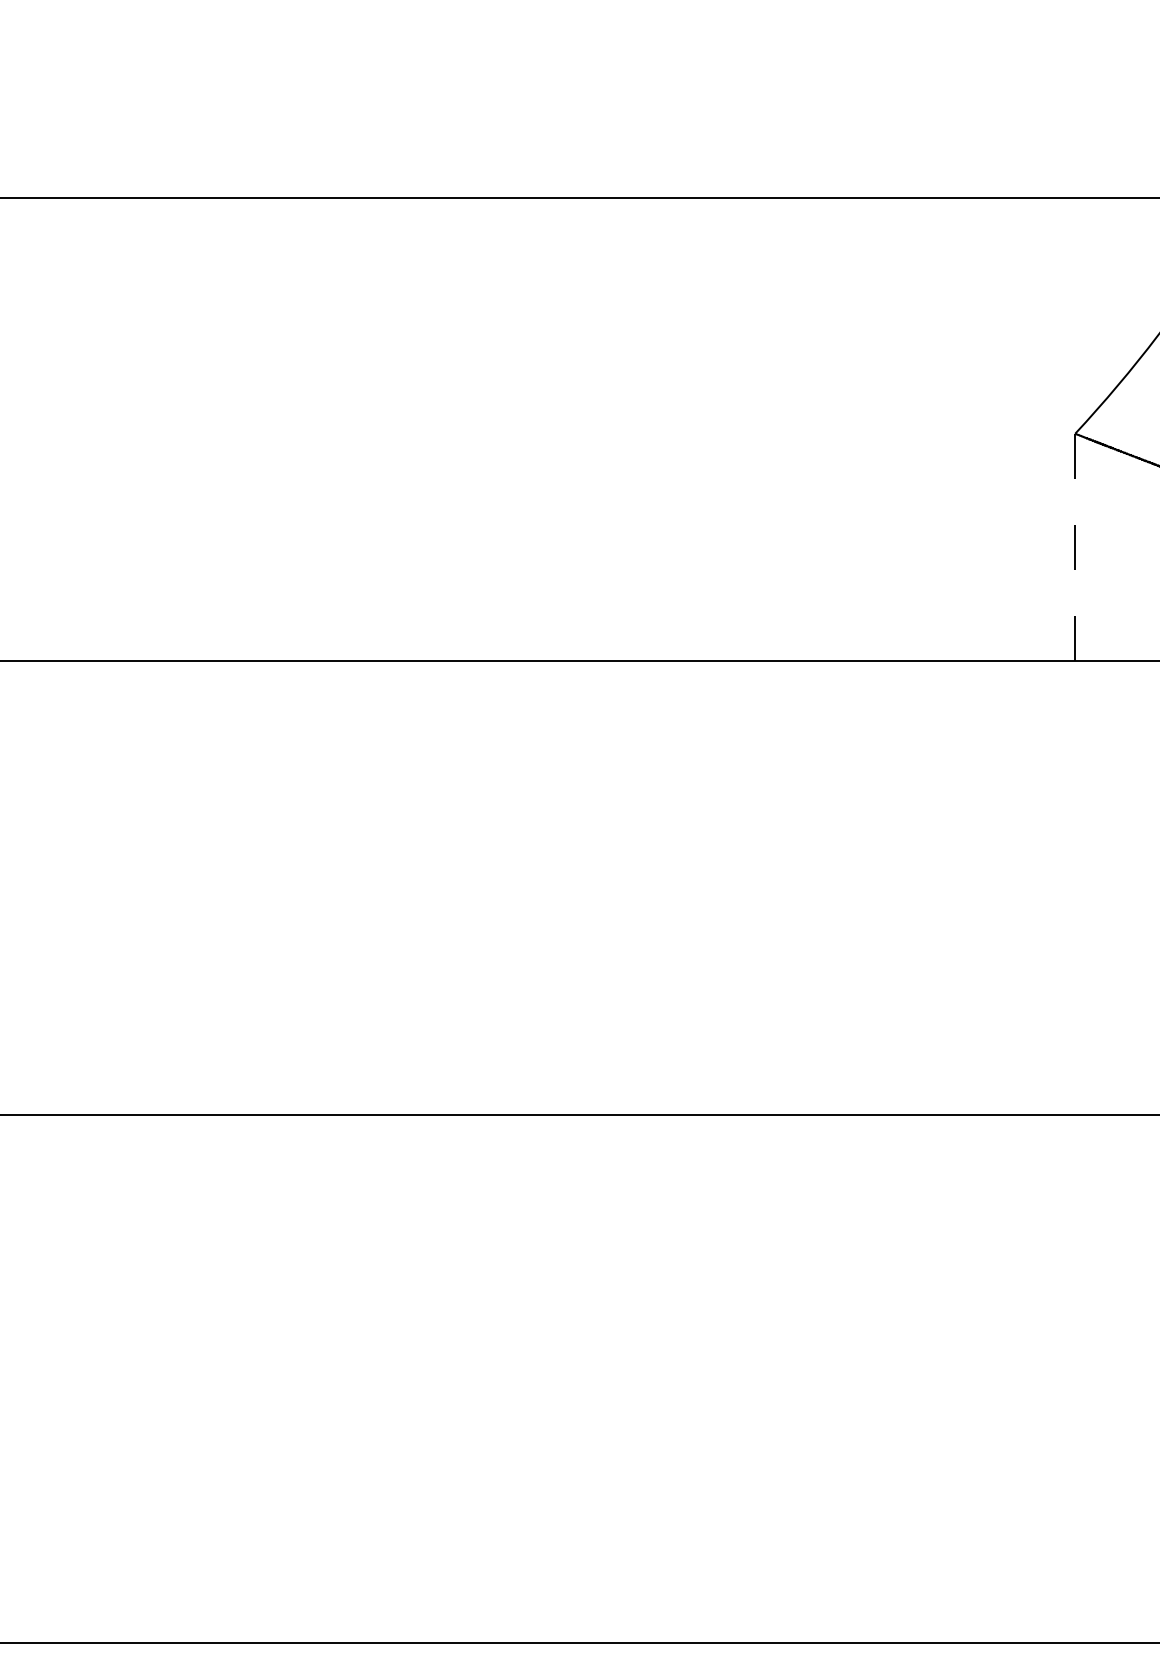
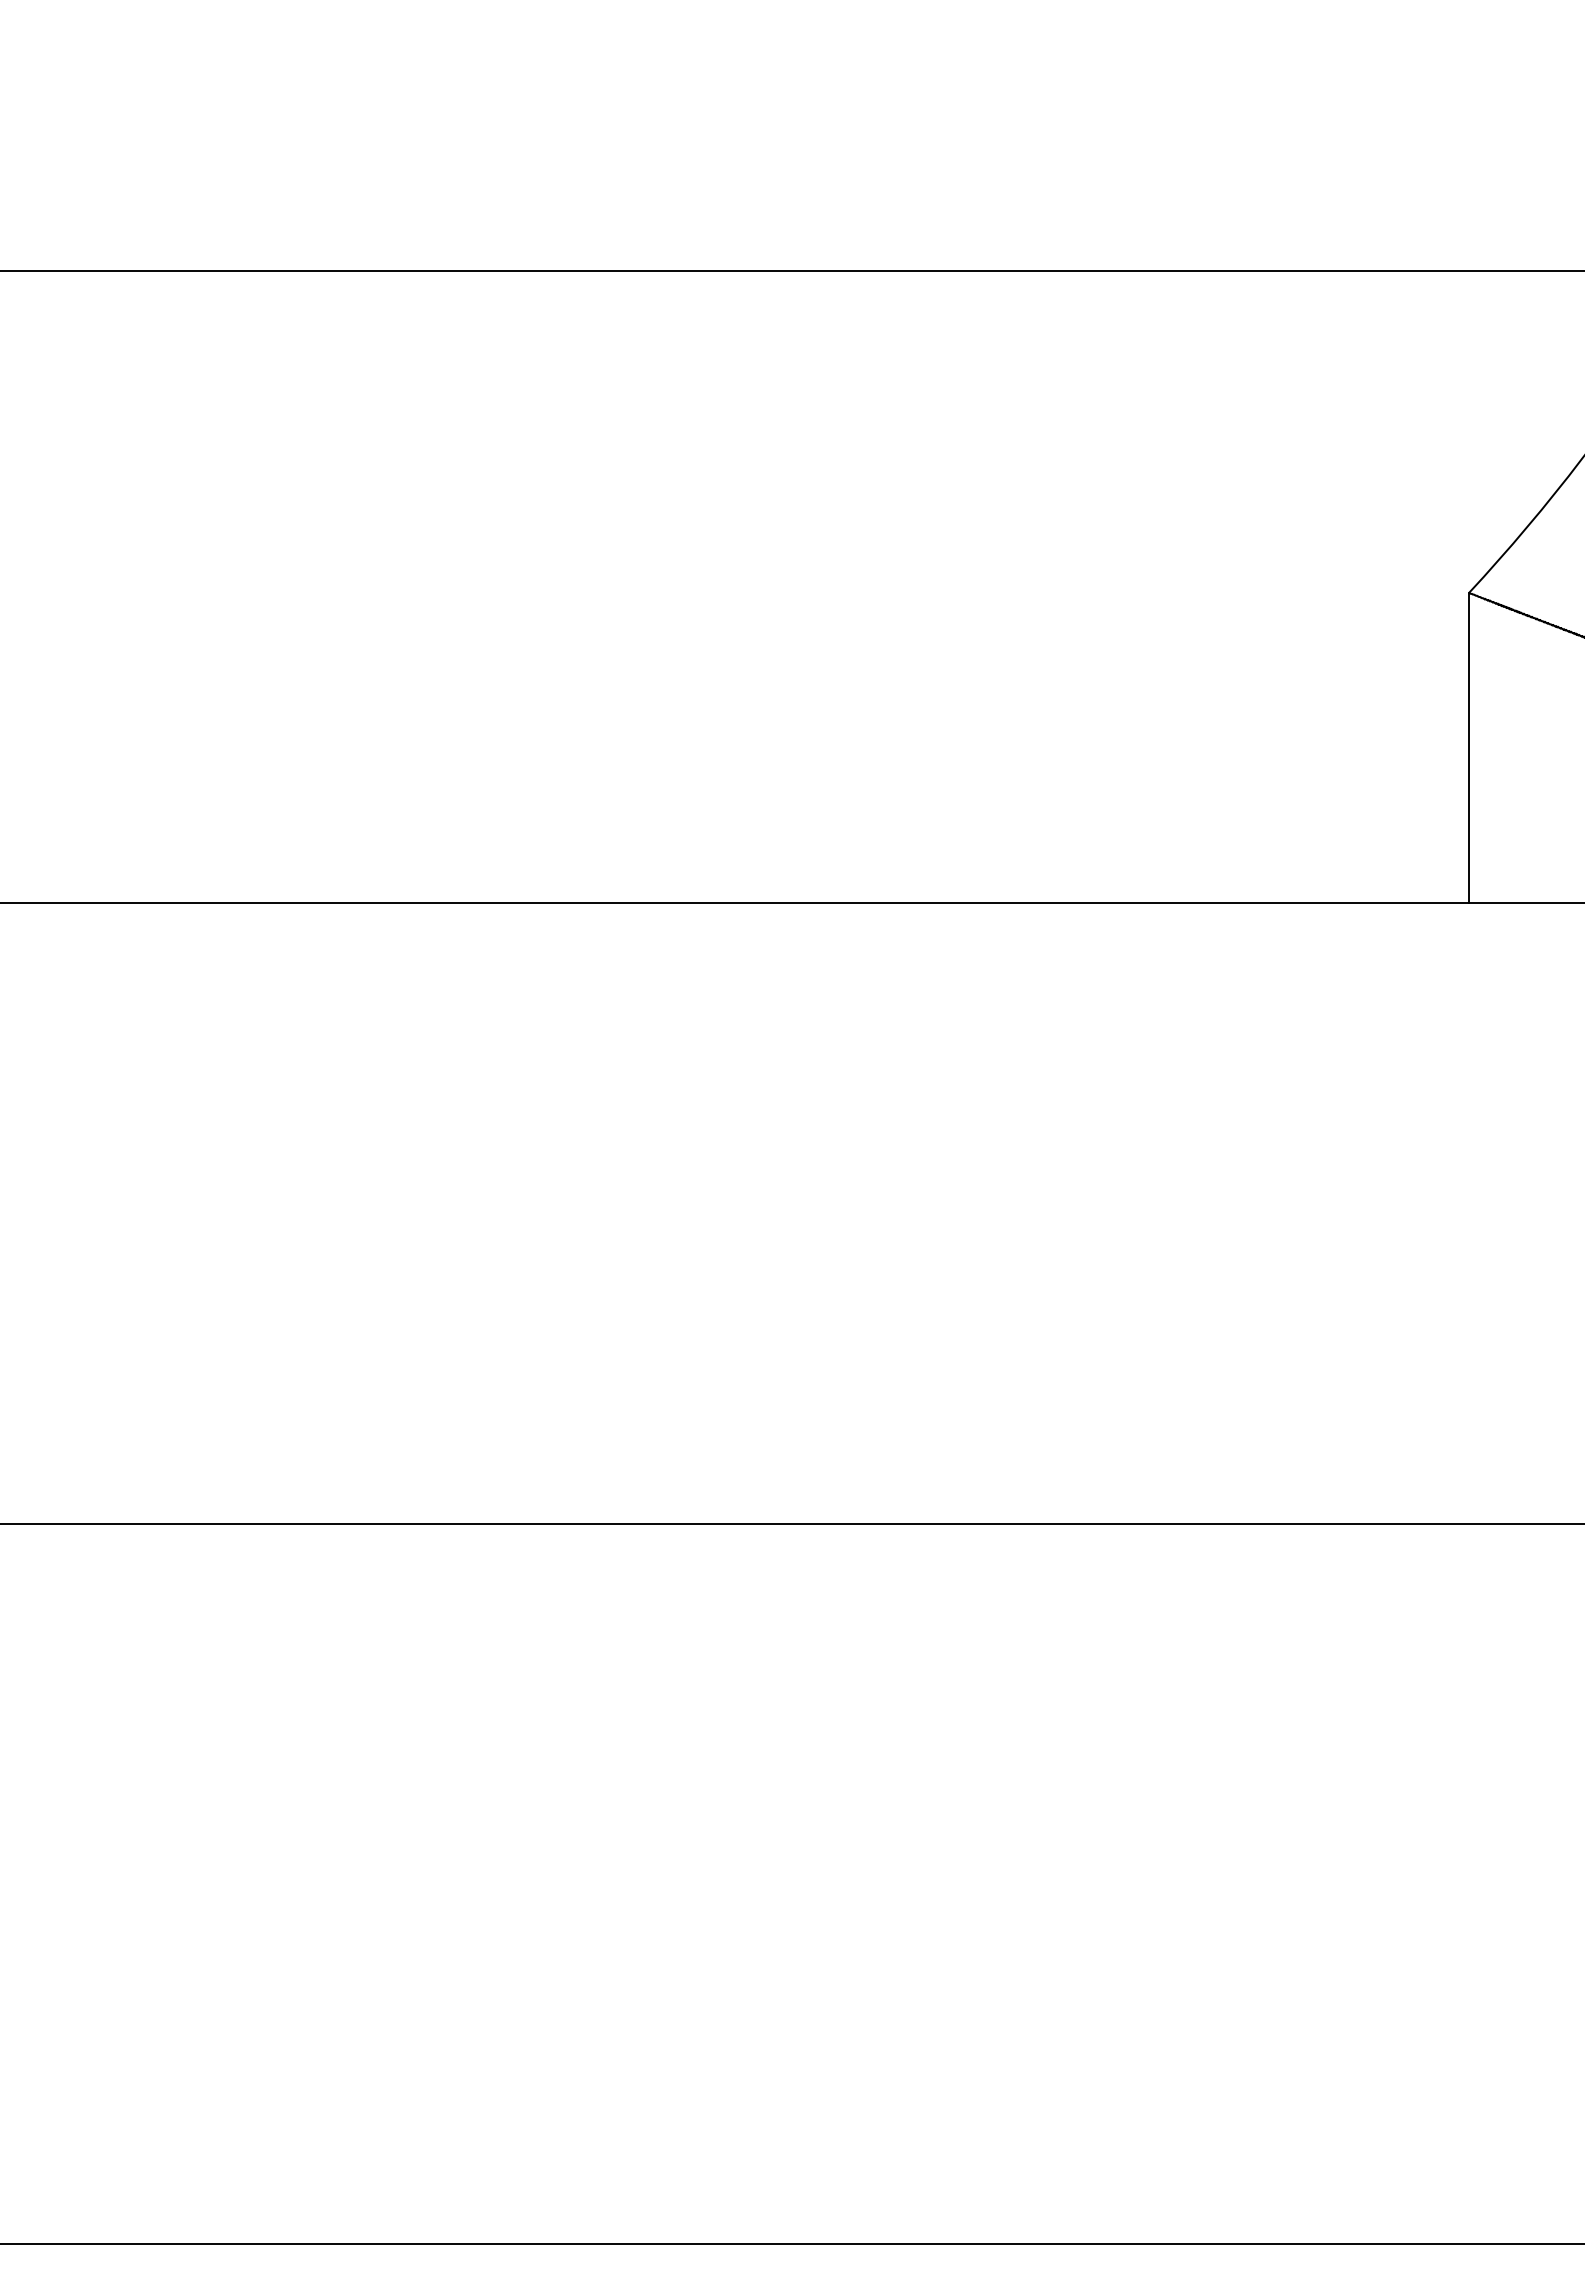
line: (1075, 546) -> (1469, 747), dashed -> solid

